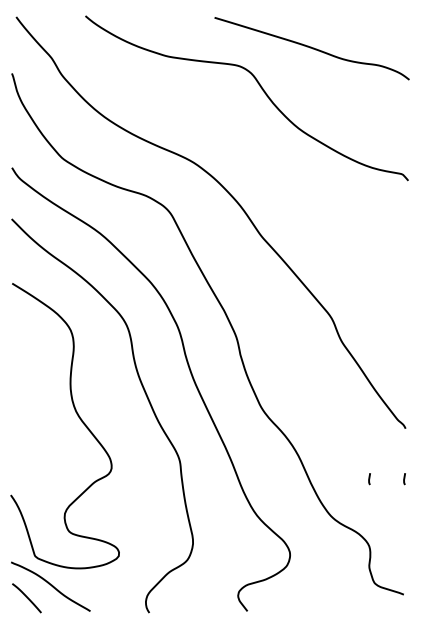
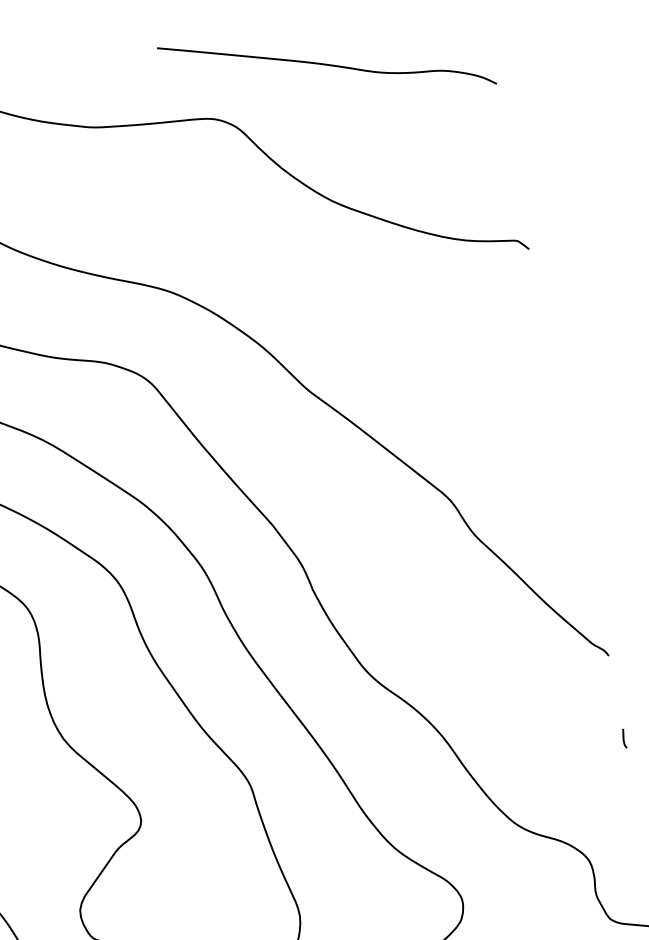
curve: (369, 479) -> (566, 751), removed

